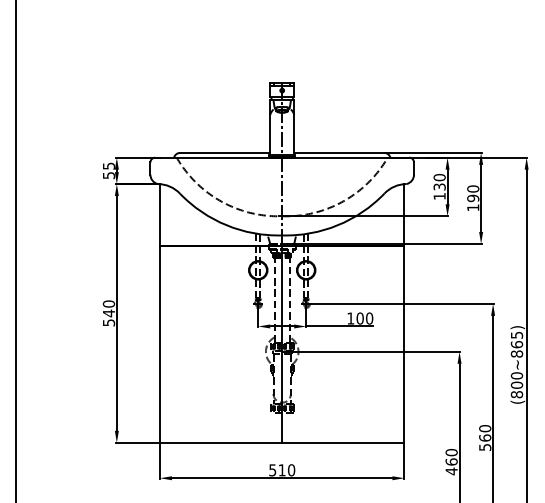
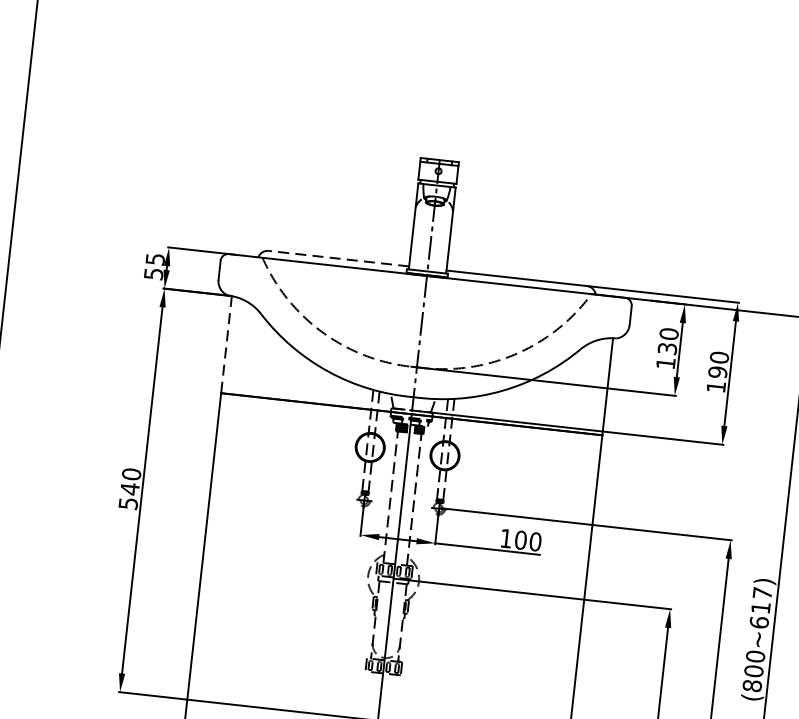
line: (224, 152) -> (337, 257), solid -> dashed
line: (160, 215) -> (227, 345), solid -> dashed
text: (516, 344) -> (760, 607), (800~865) -> (800~617)

